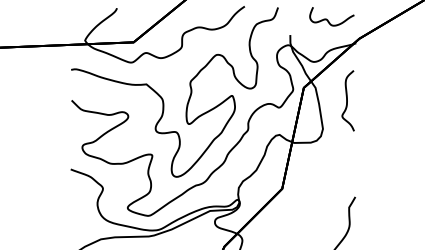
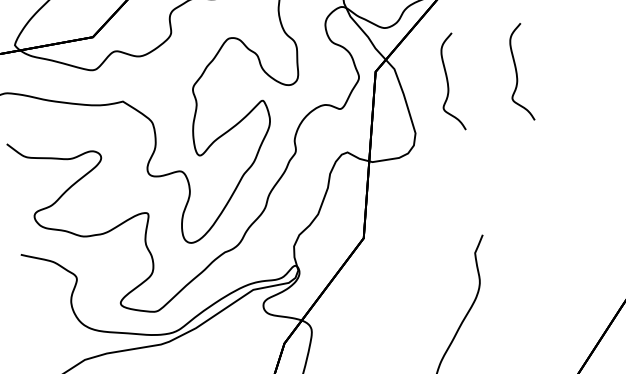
curve: (390, 100) -> (517, 72), added

